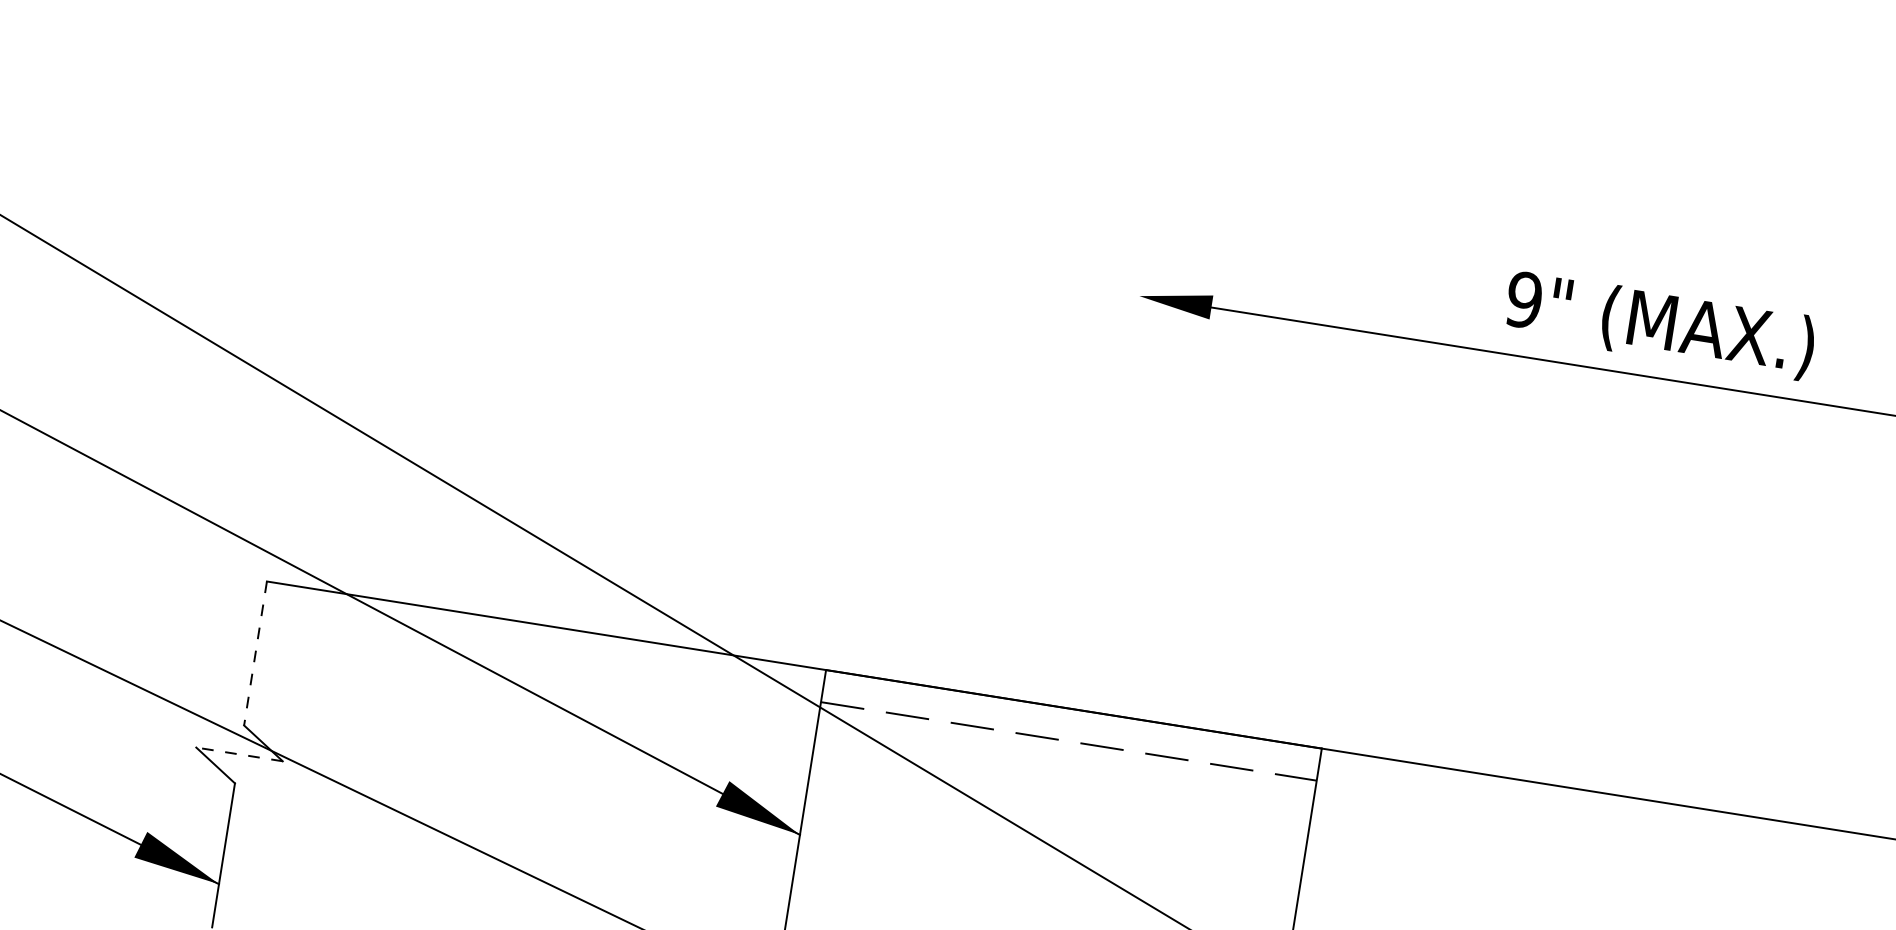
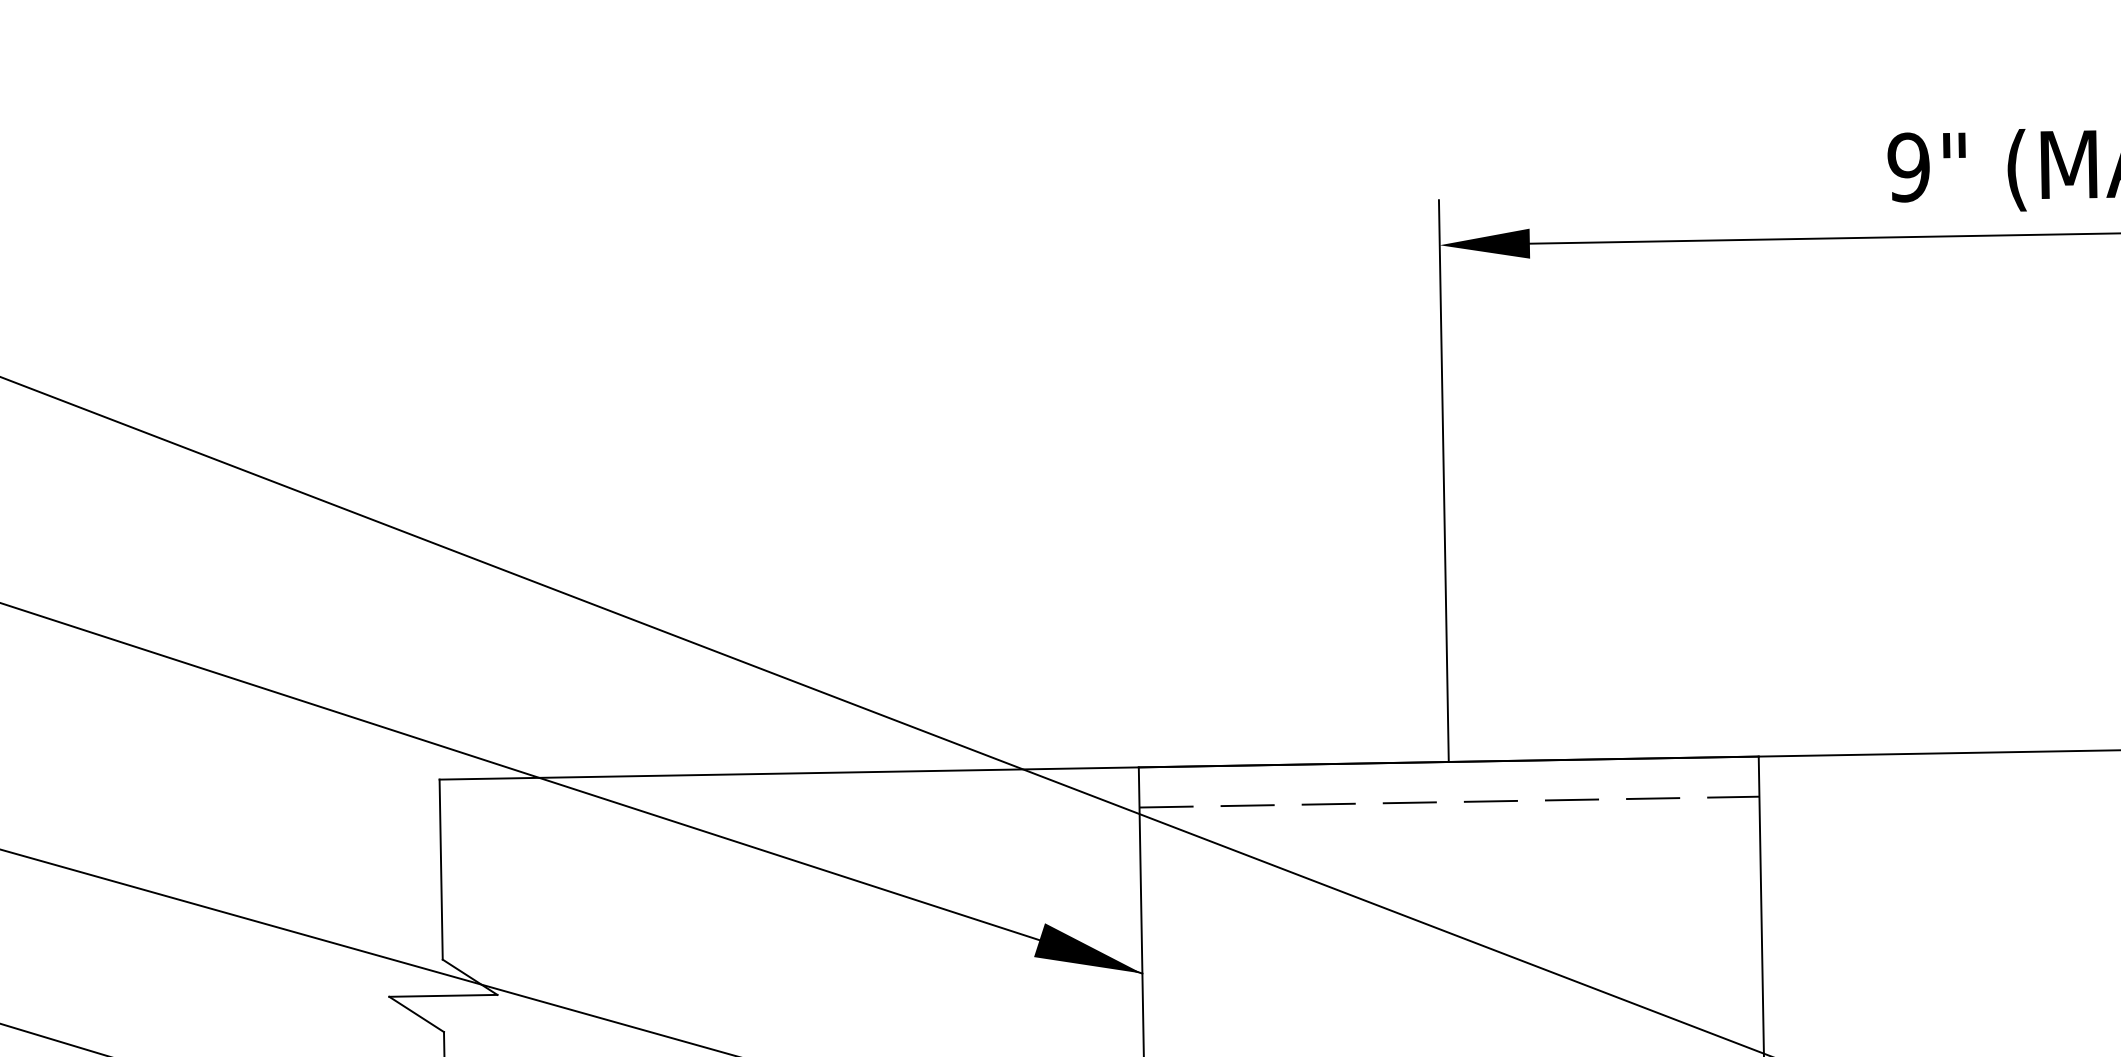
line: (1109, 484) -> (1443, 480), added
line: (255, 653) -> (441, 869), dashed -> solid
line: (239, 754) -> (443, 995), dashed -> solid

